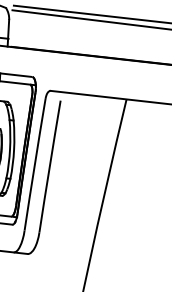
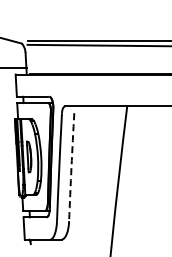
arc: (49, 166) -> (71, 167), solid -> dashed

